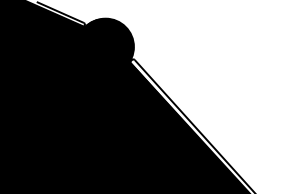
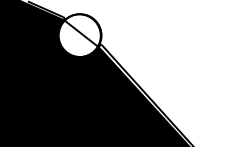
fill: (104, 46) -> (79, 35), removed

